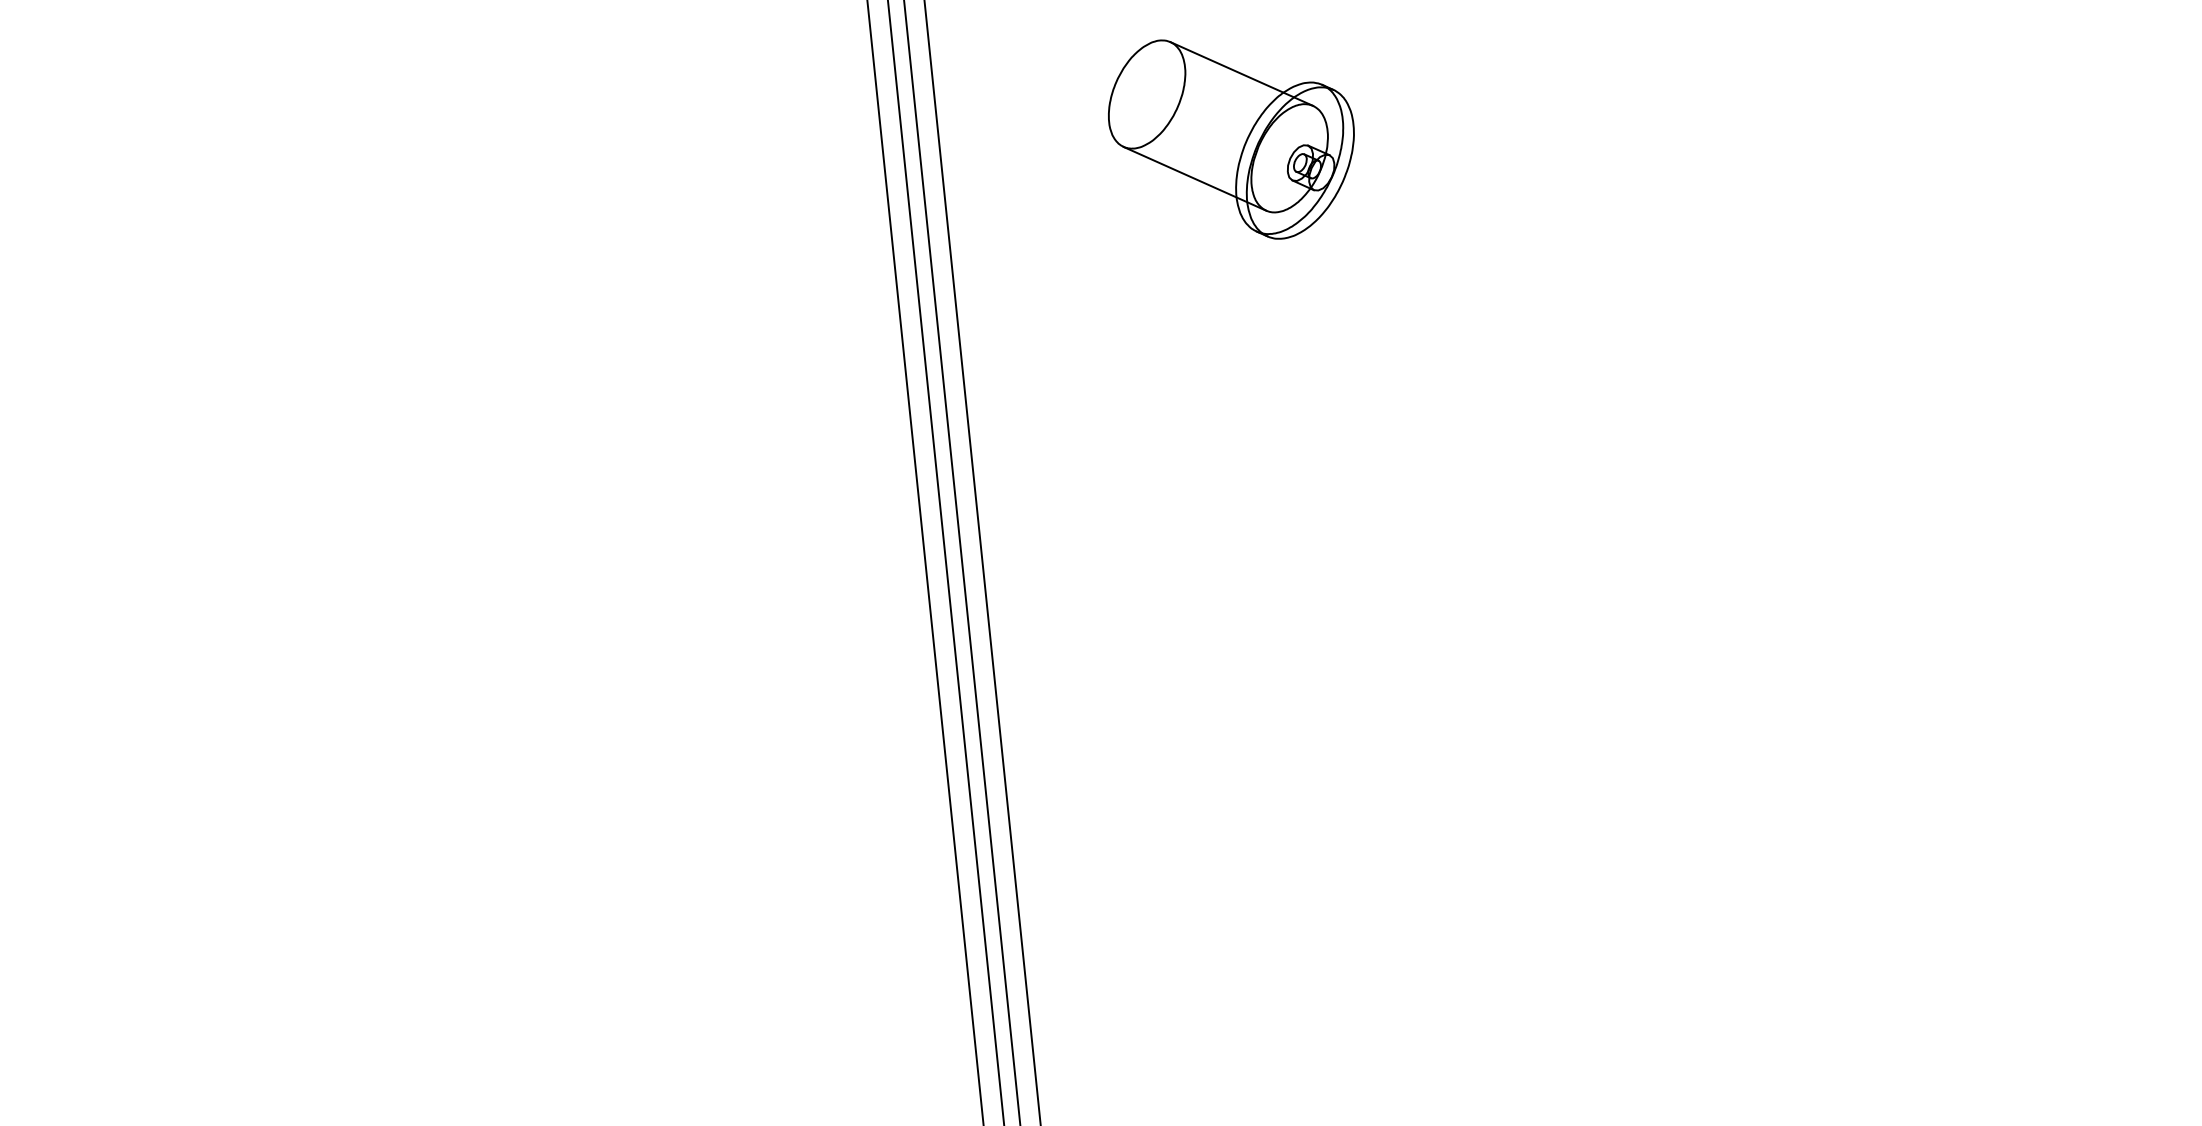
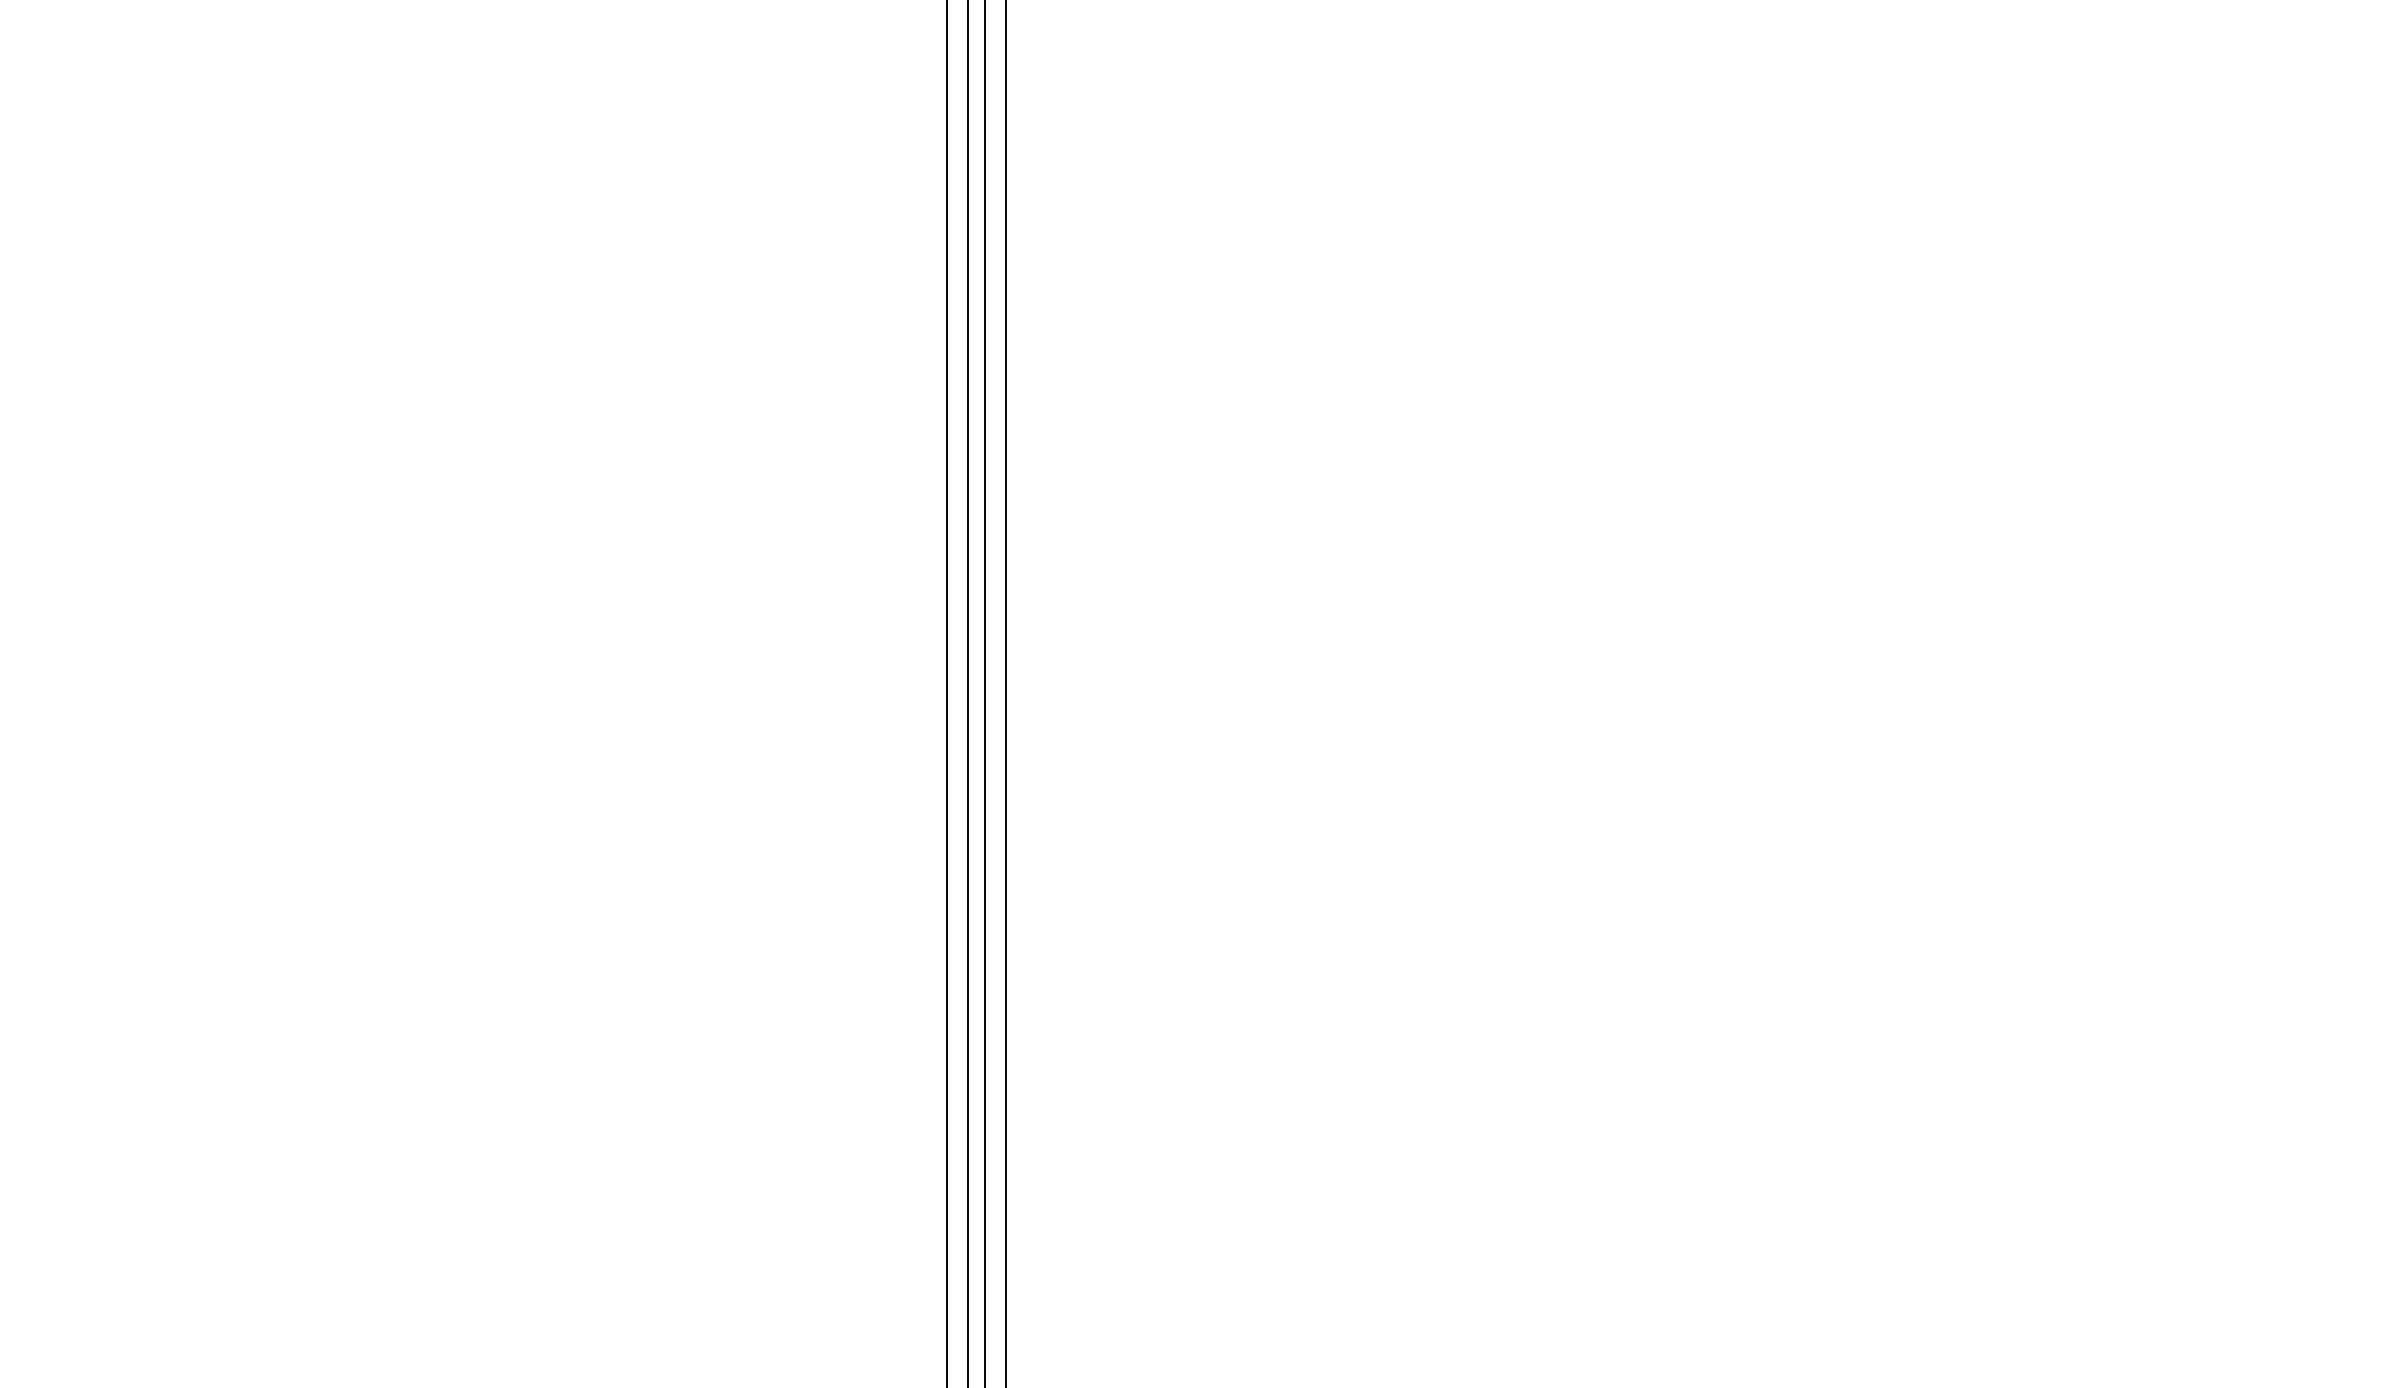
part: (1232, 137) -> (1311, 136), removed

